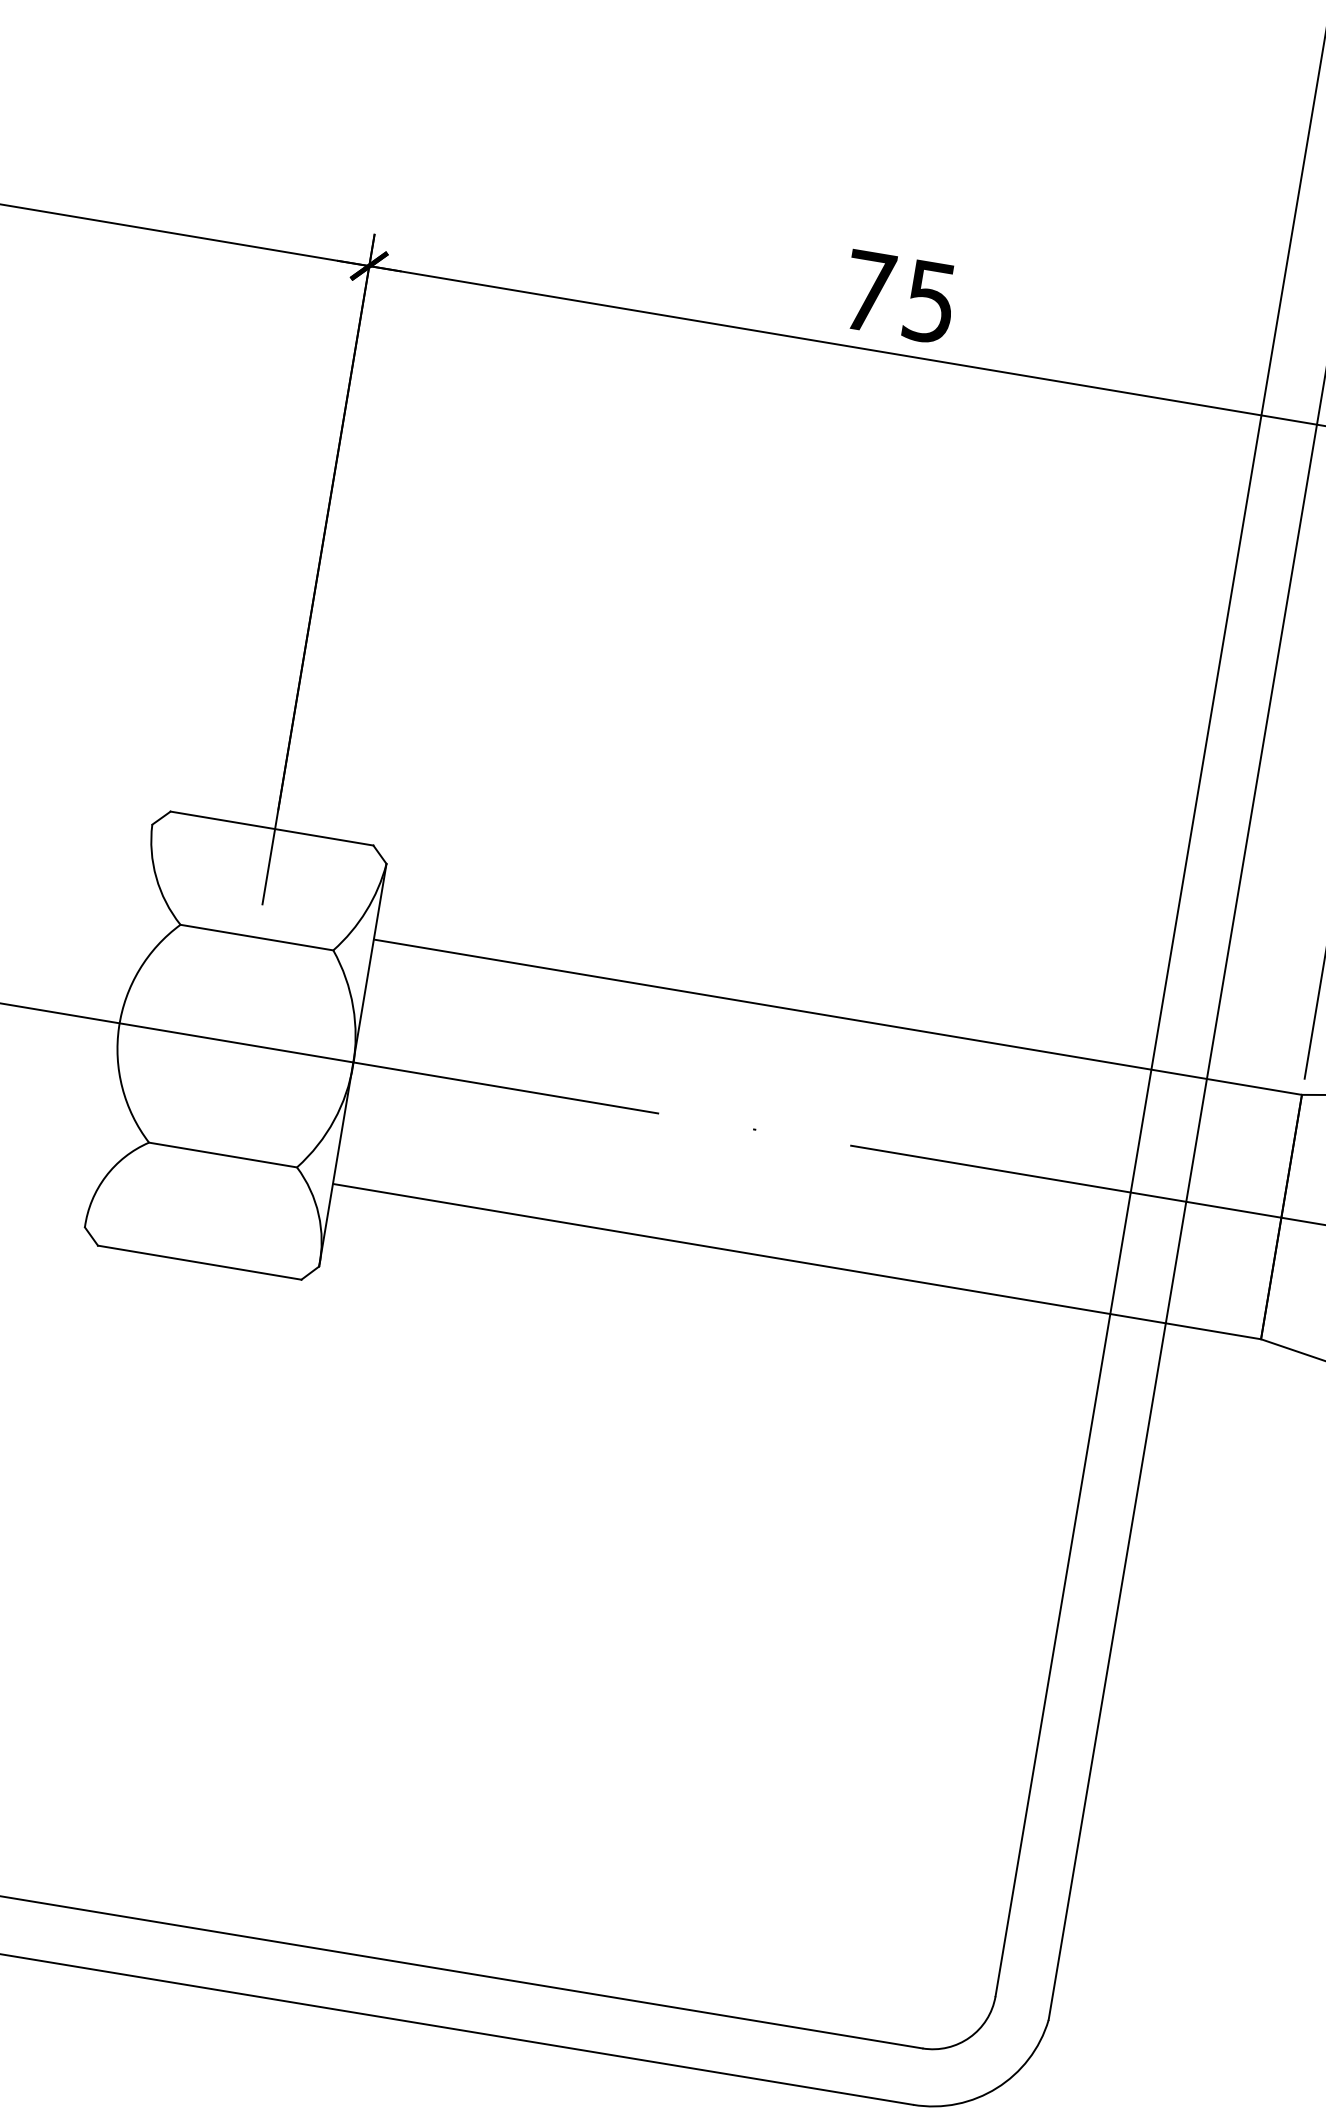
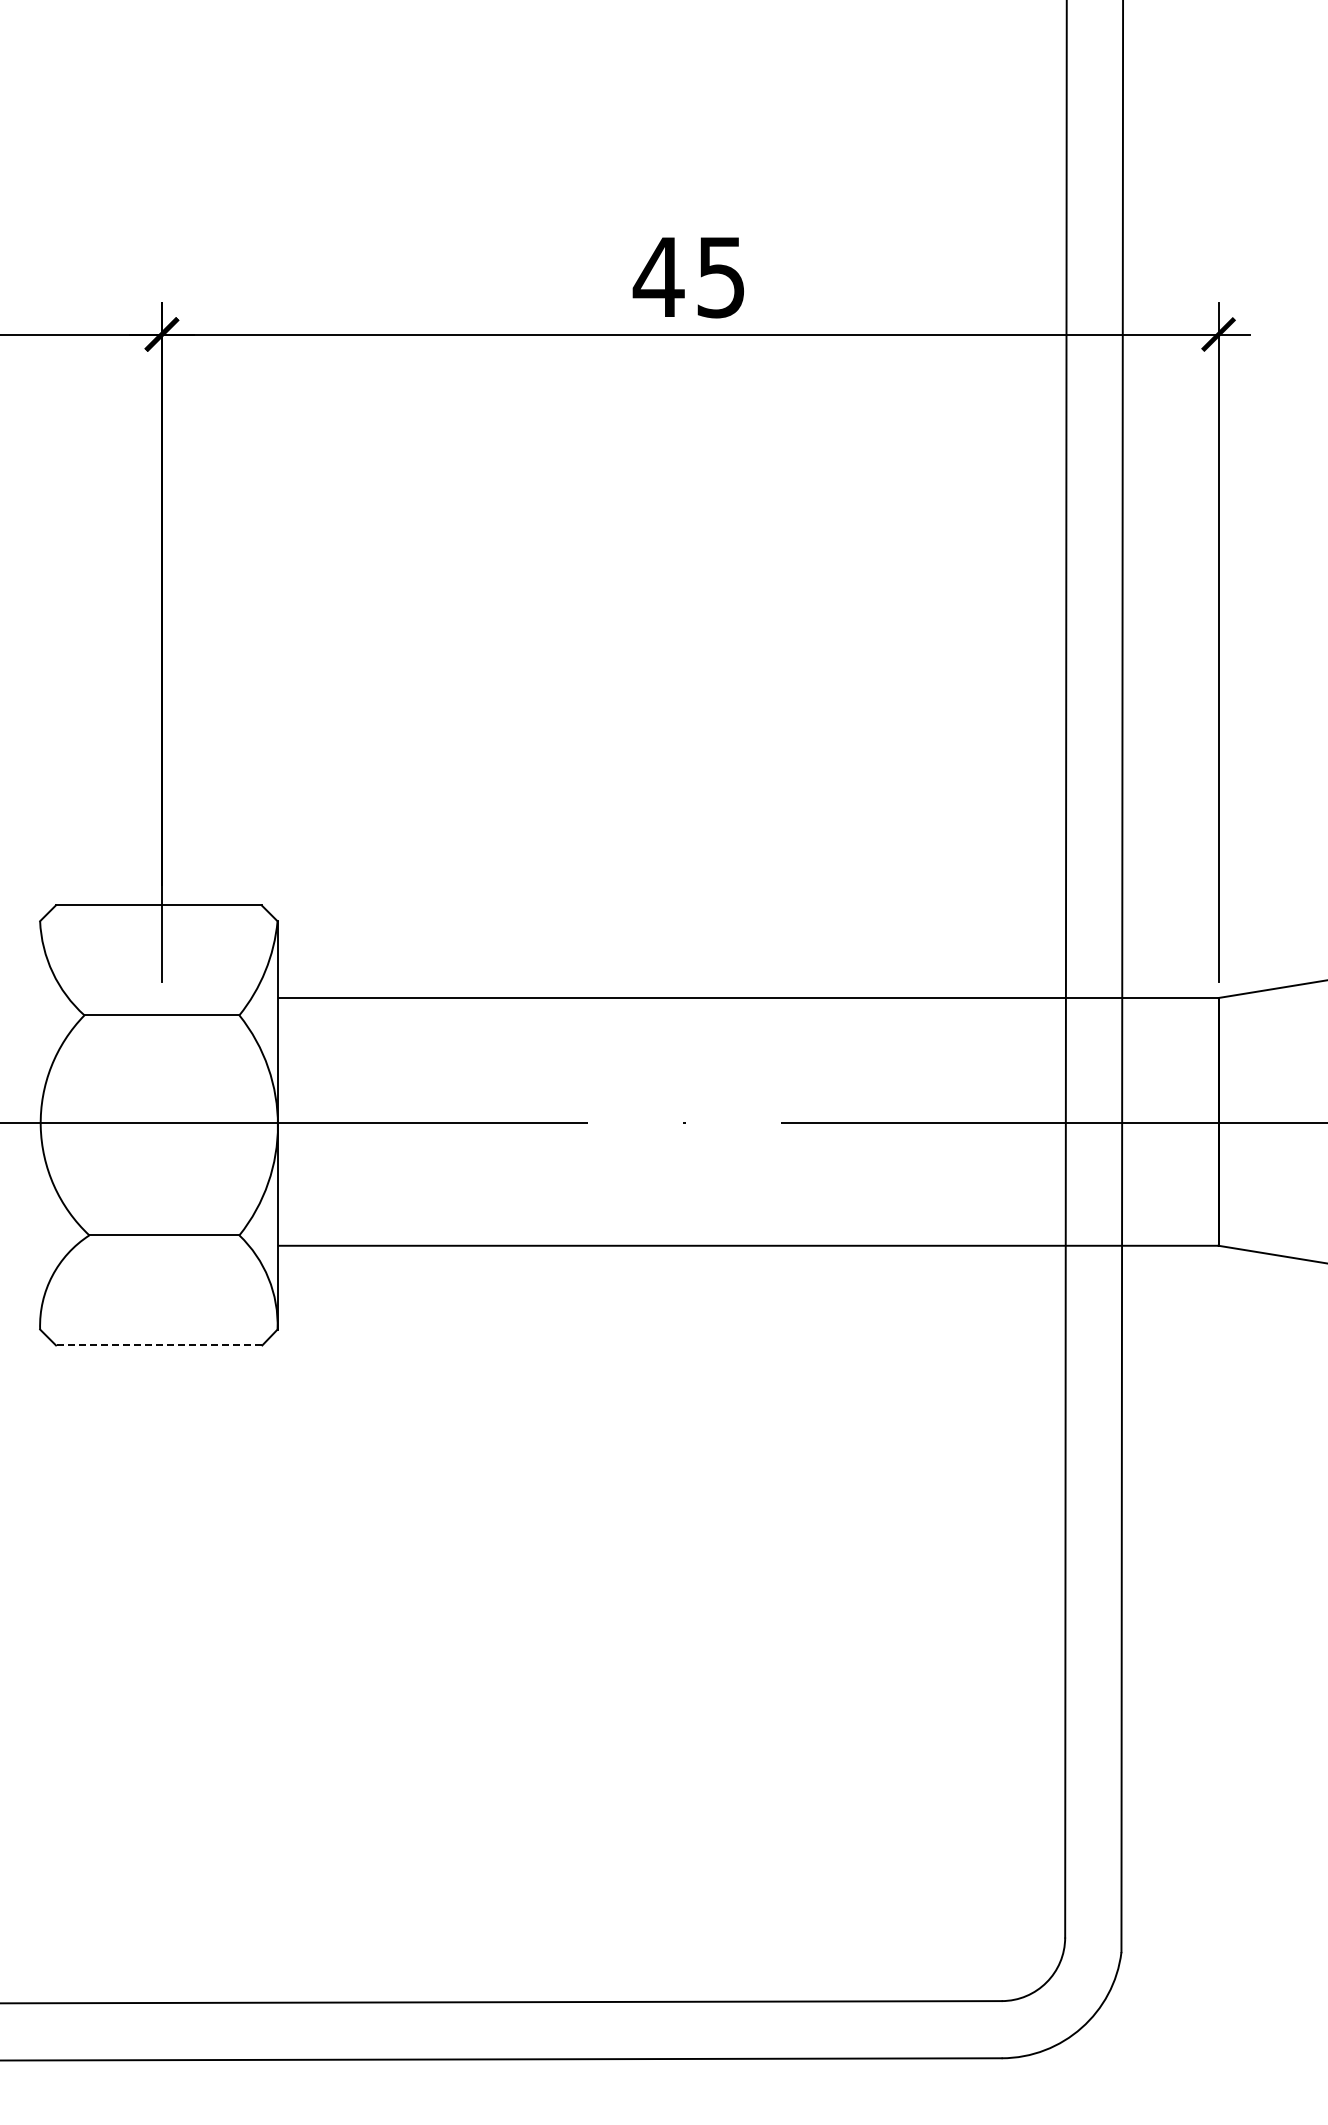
text: (868, 290) -> (658, 276), 75 -> 45
line: (199, 1262) -> (158, 1345), solid -> dashed

